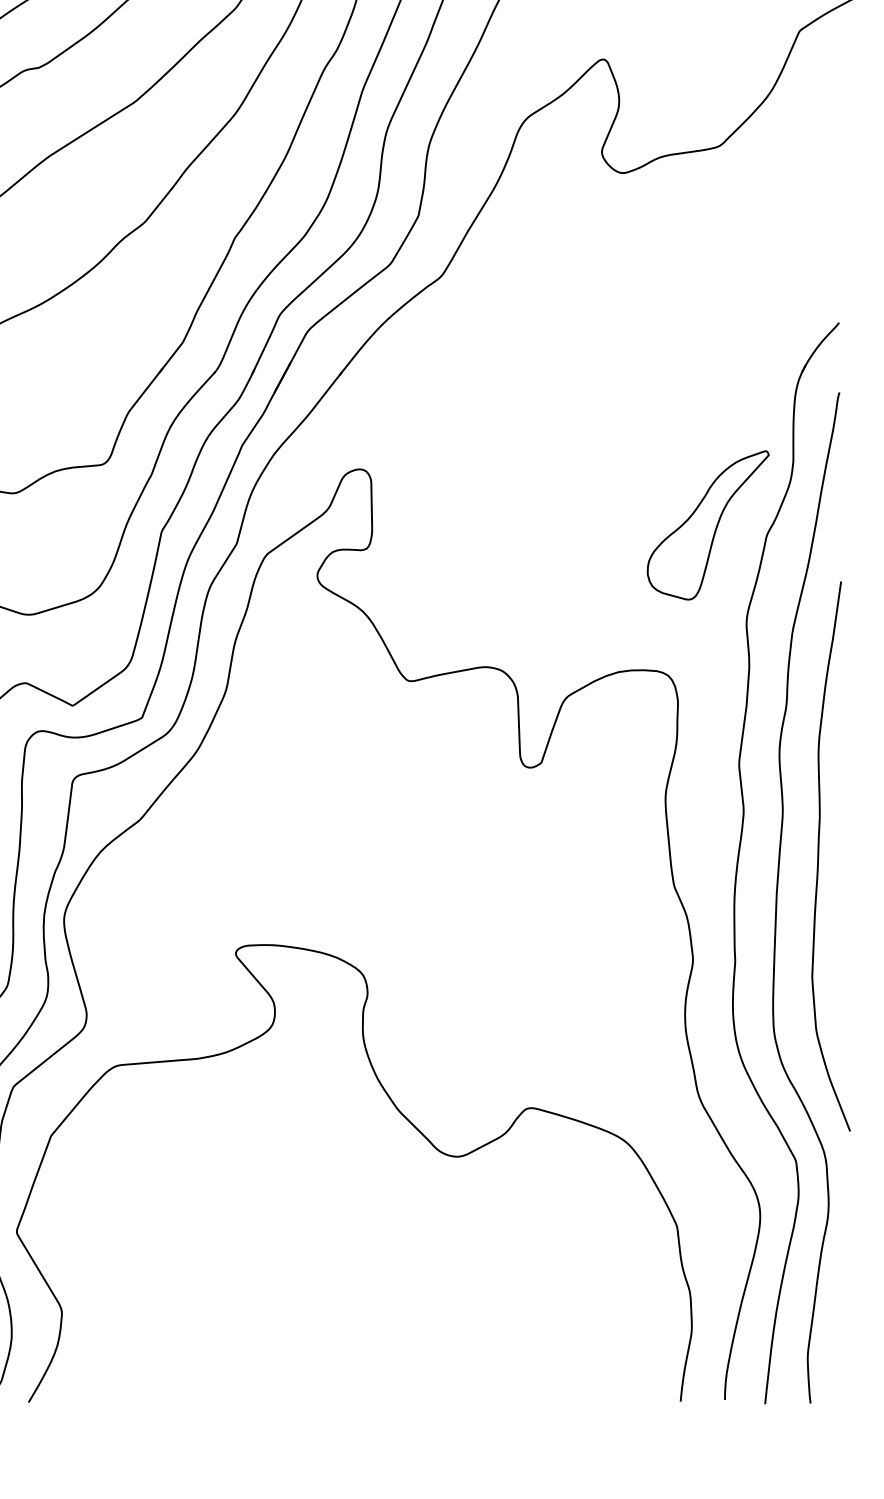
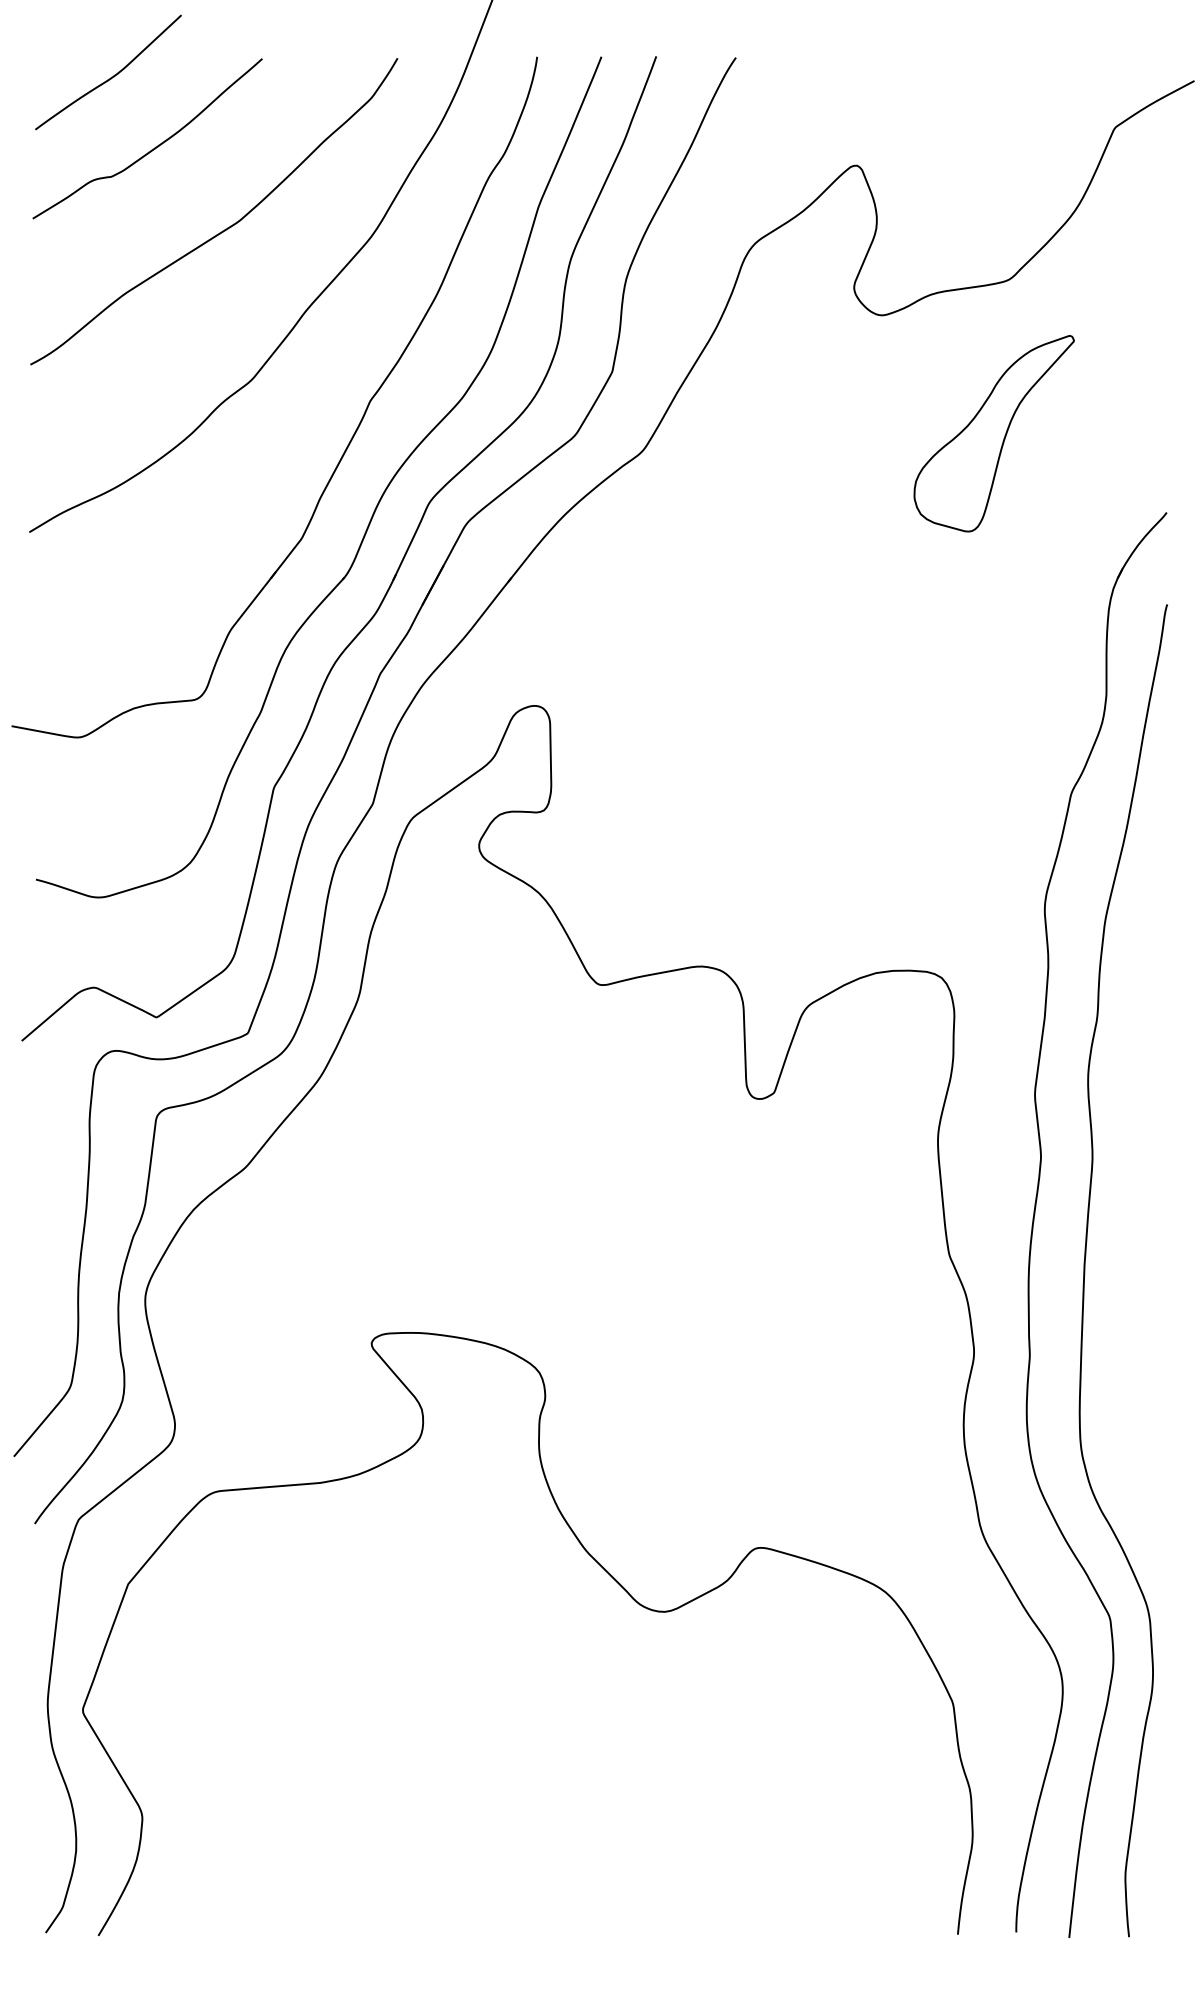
part: (707, 525) -> (993, 433), moved
curve: (819, 856) -> (1140, 1215), removed

